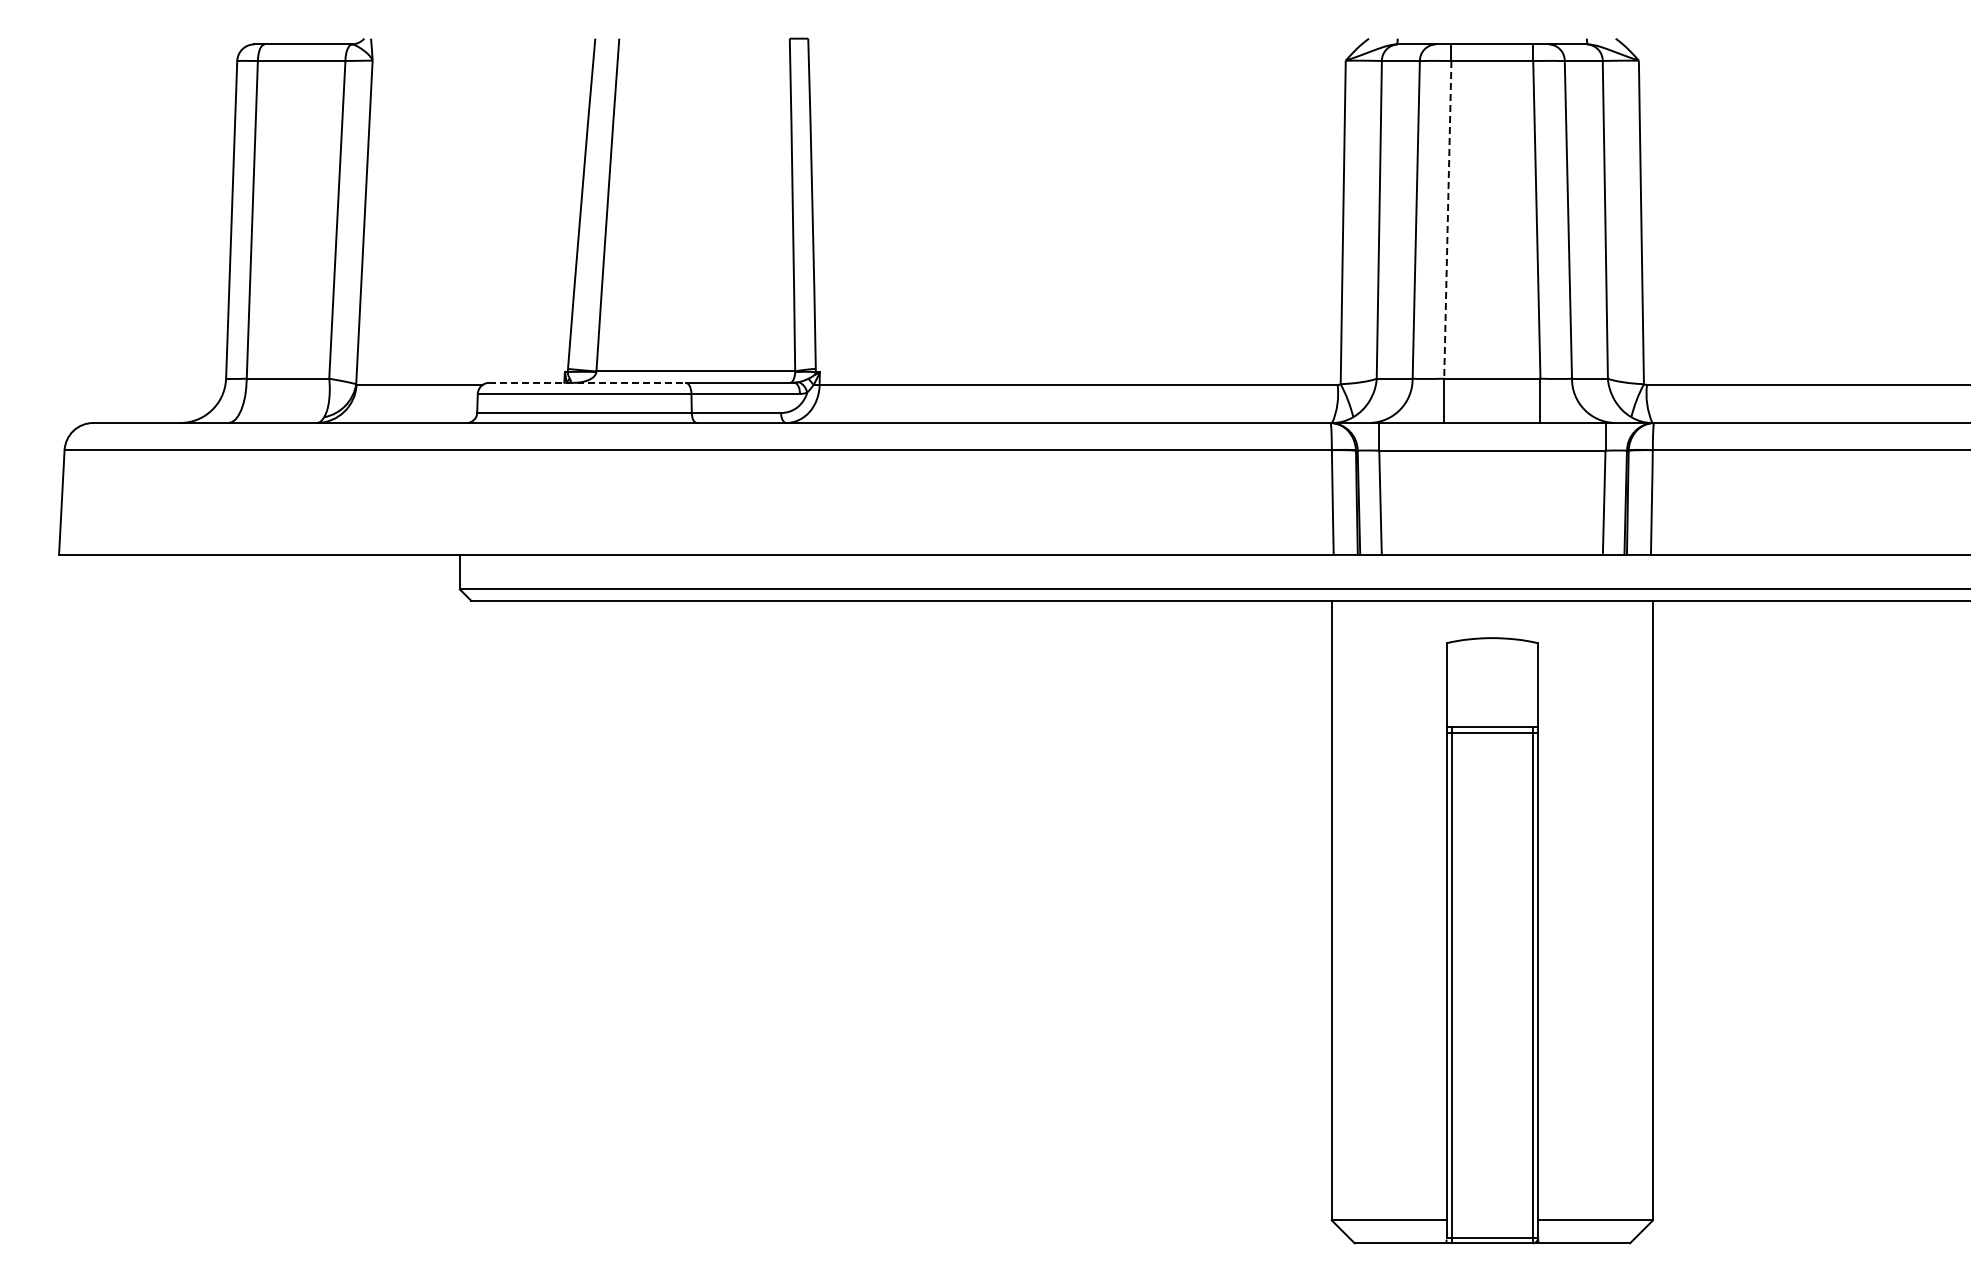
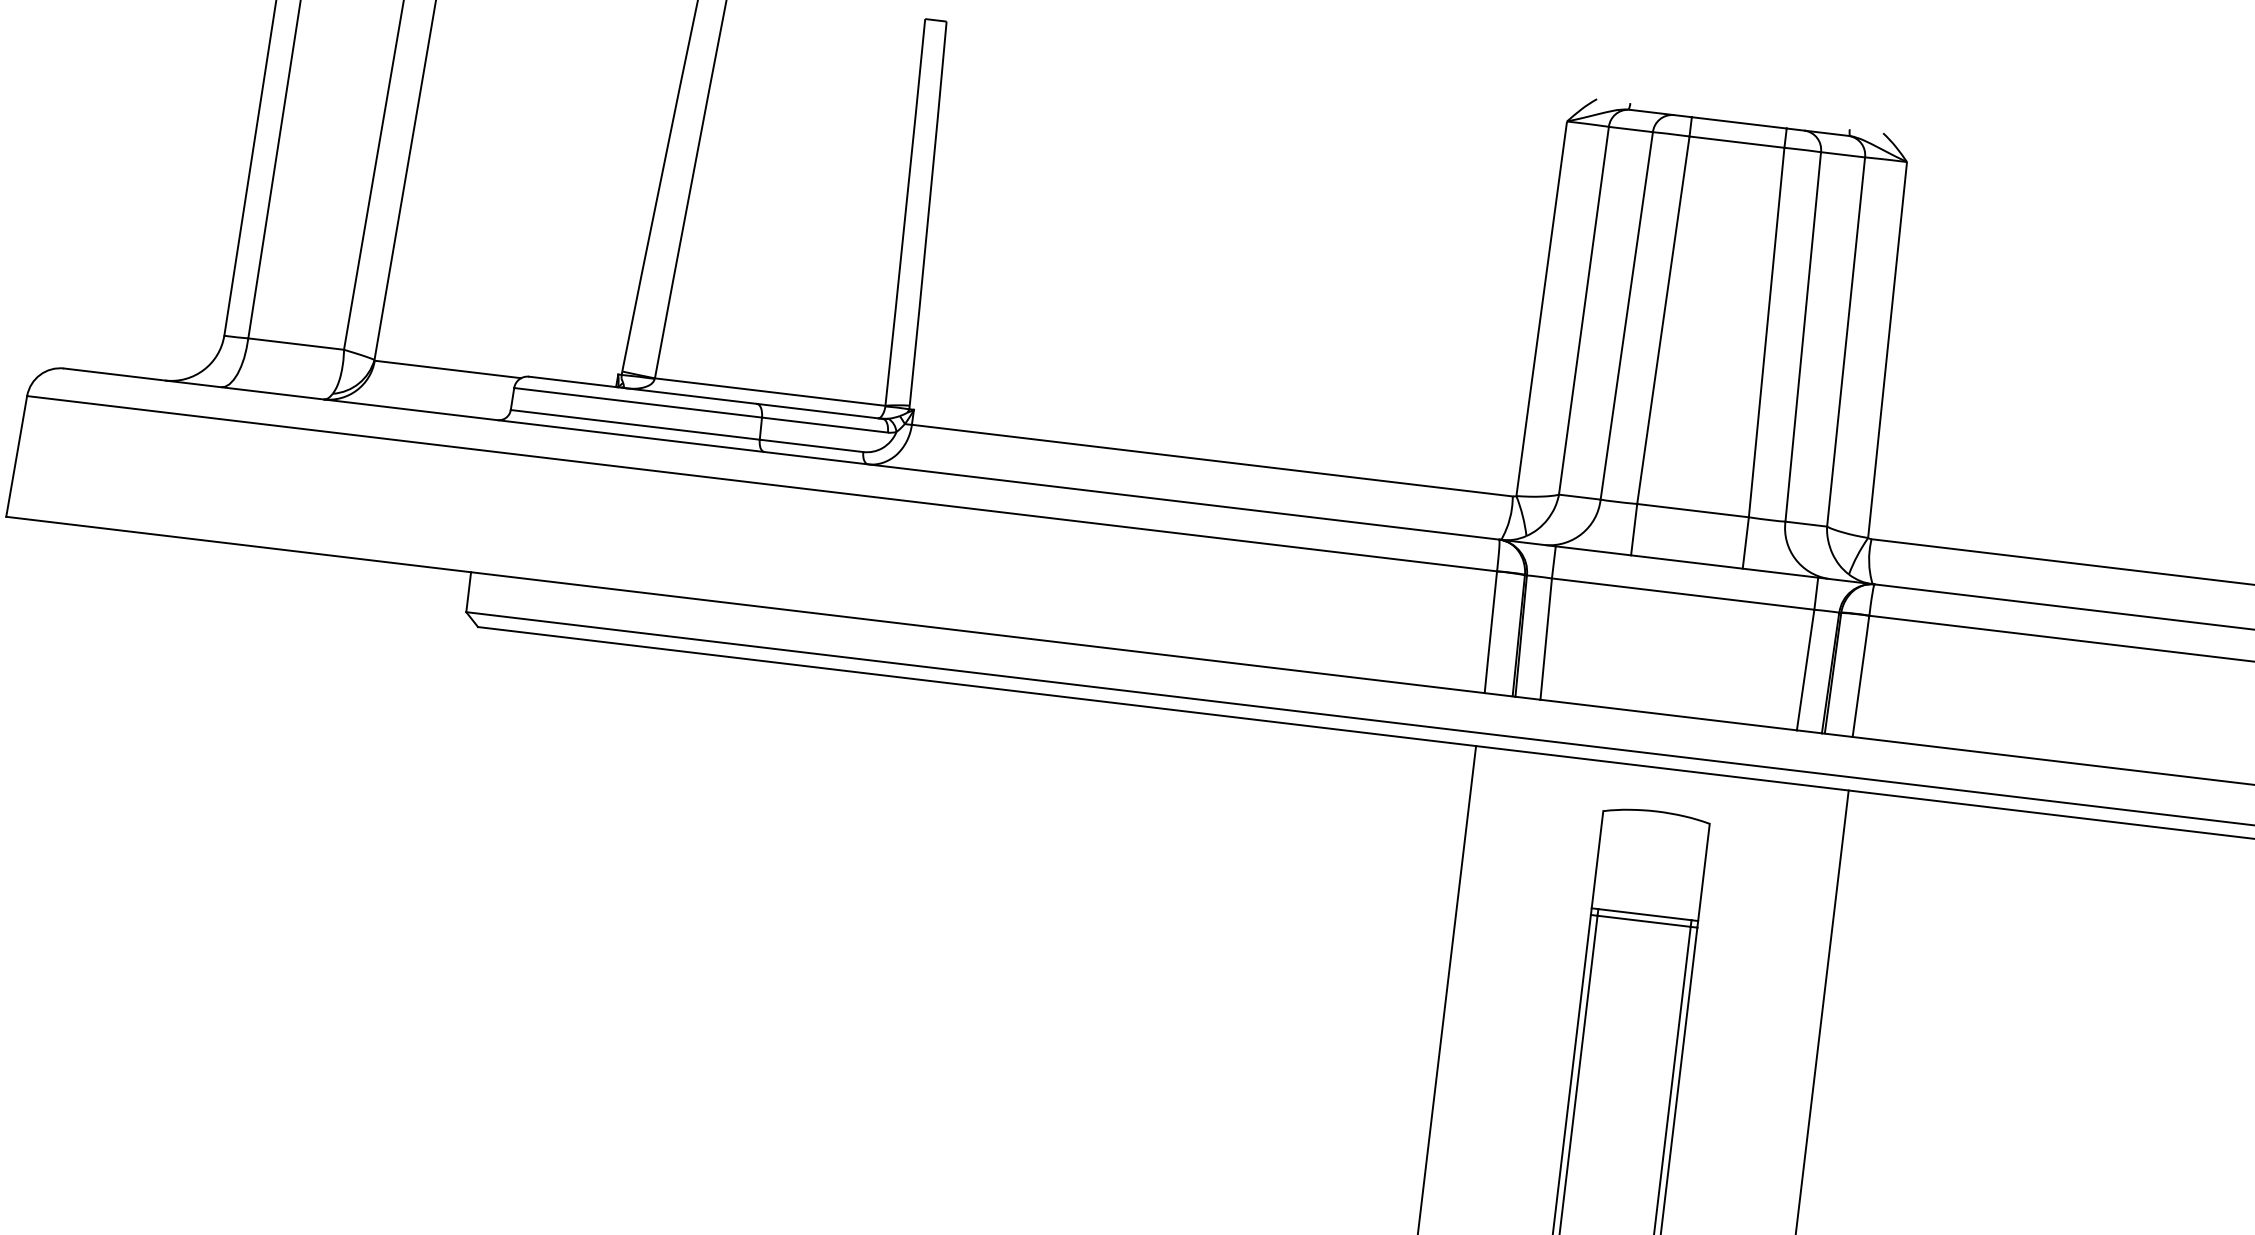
line: (1447, 219) -> (1663, 319), dashed -> solid
line: (588, 382) -> (644, 390), dashed -> solid

